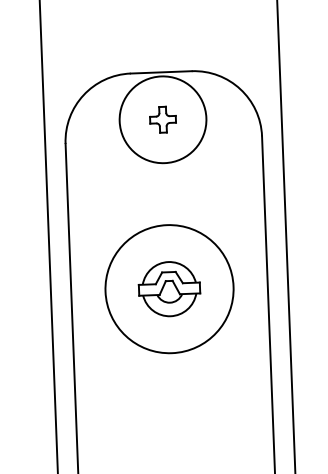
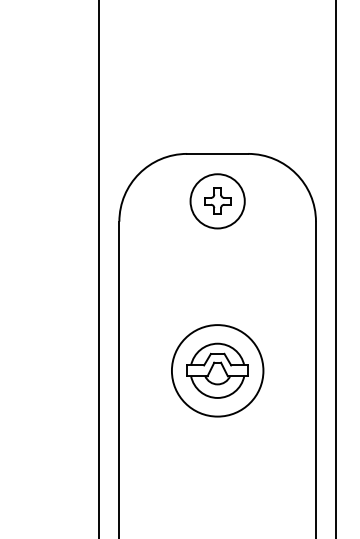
circle: (162, 119) -> (217, 201), size x0.62
circle: (169, 288) -> (217, 370), size x0.71

